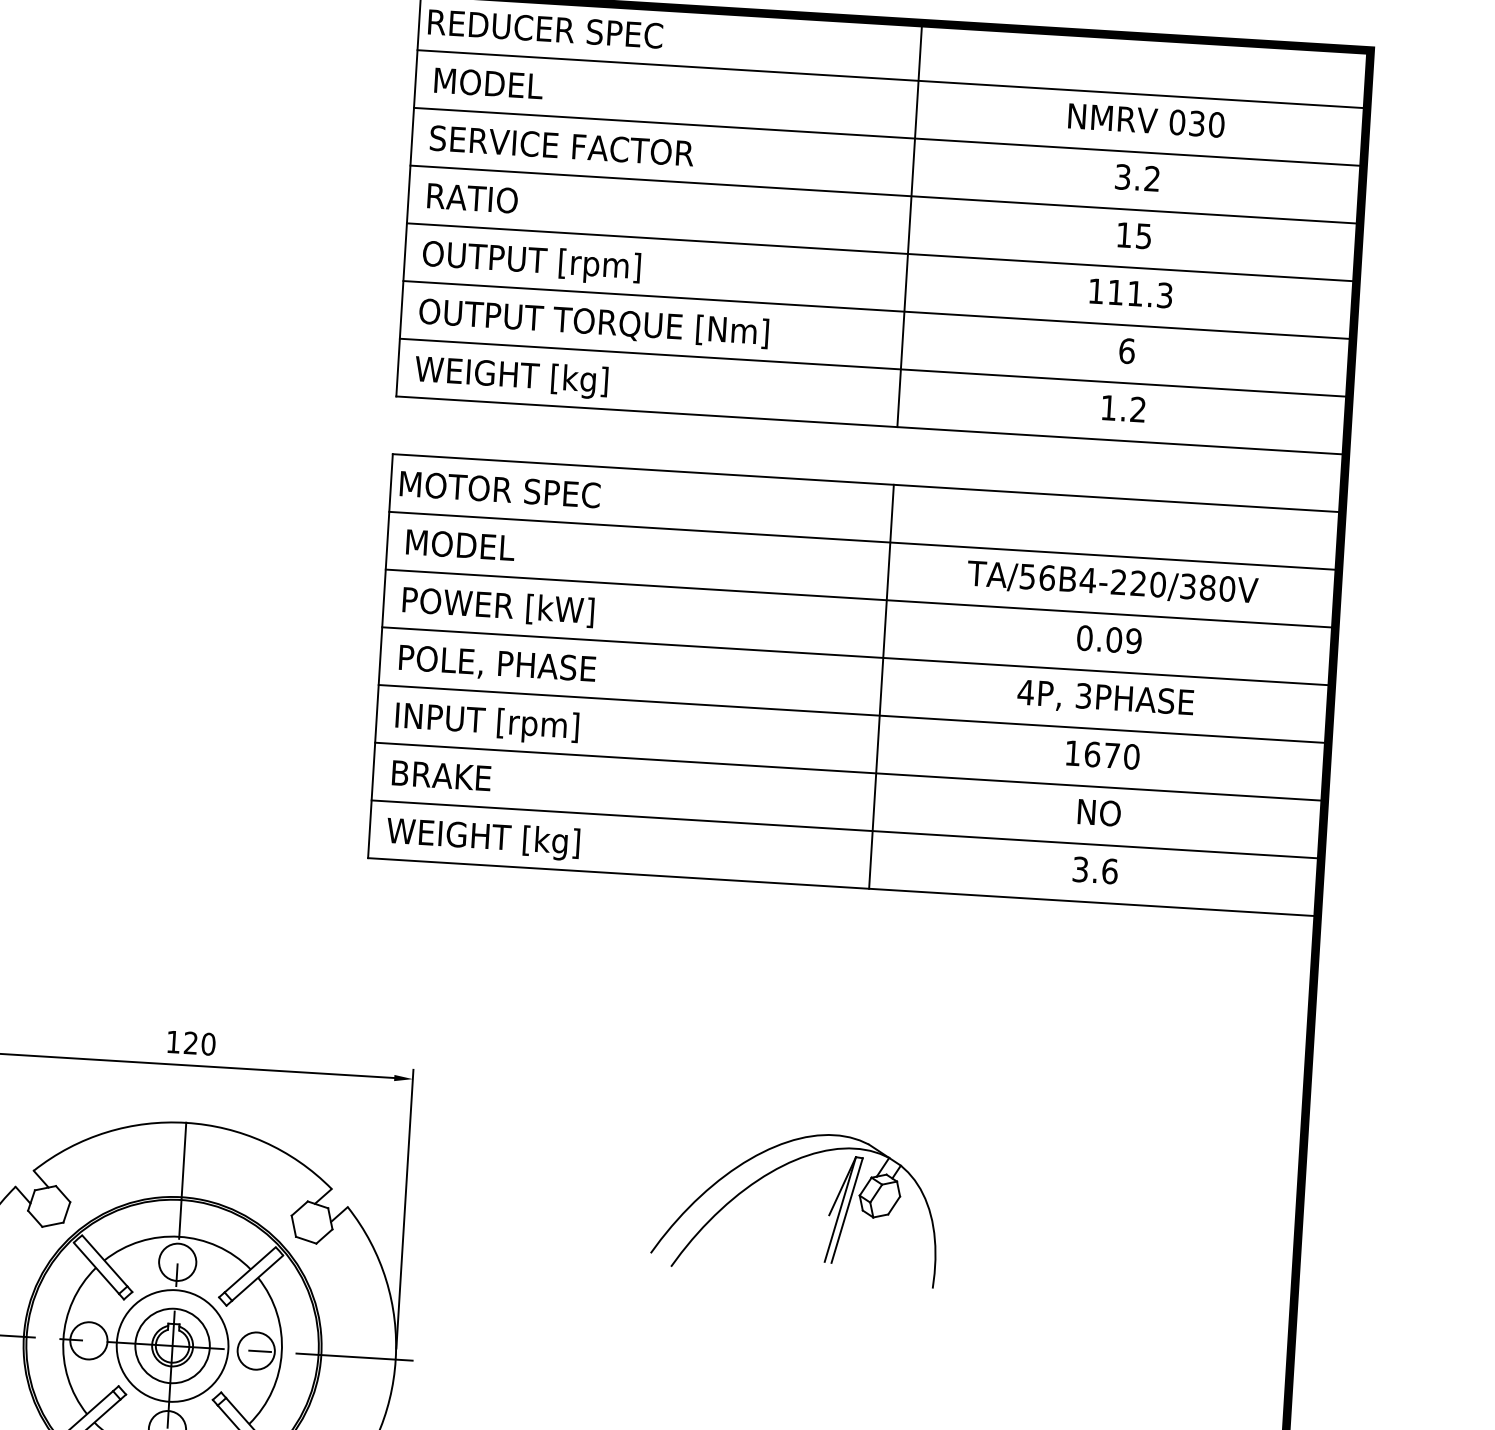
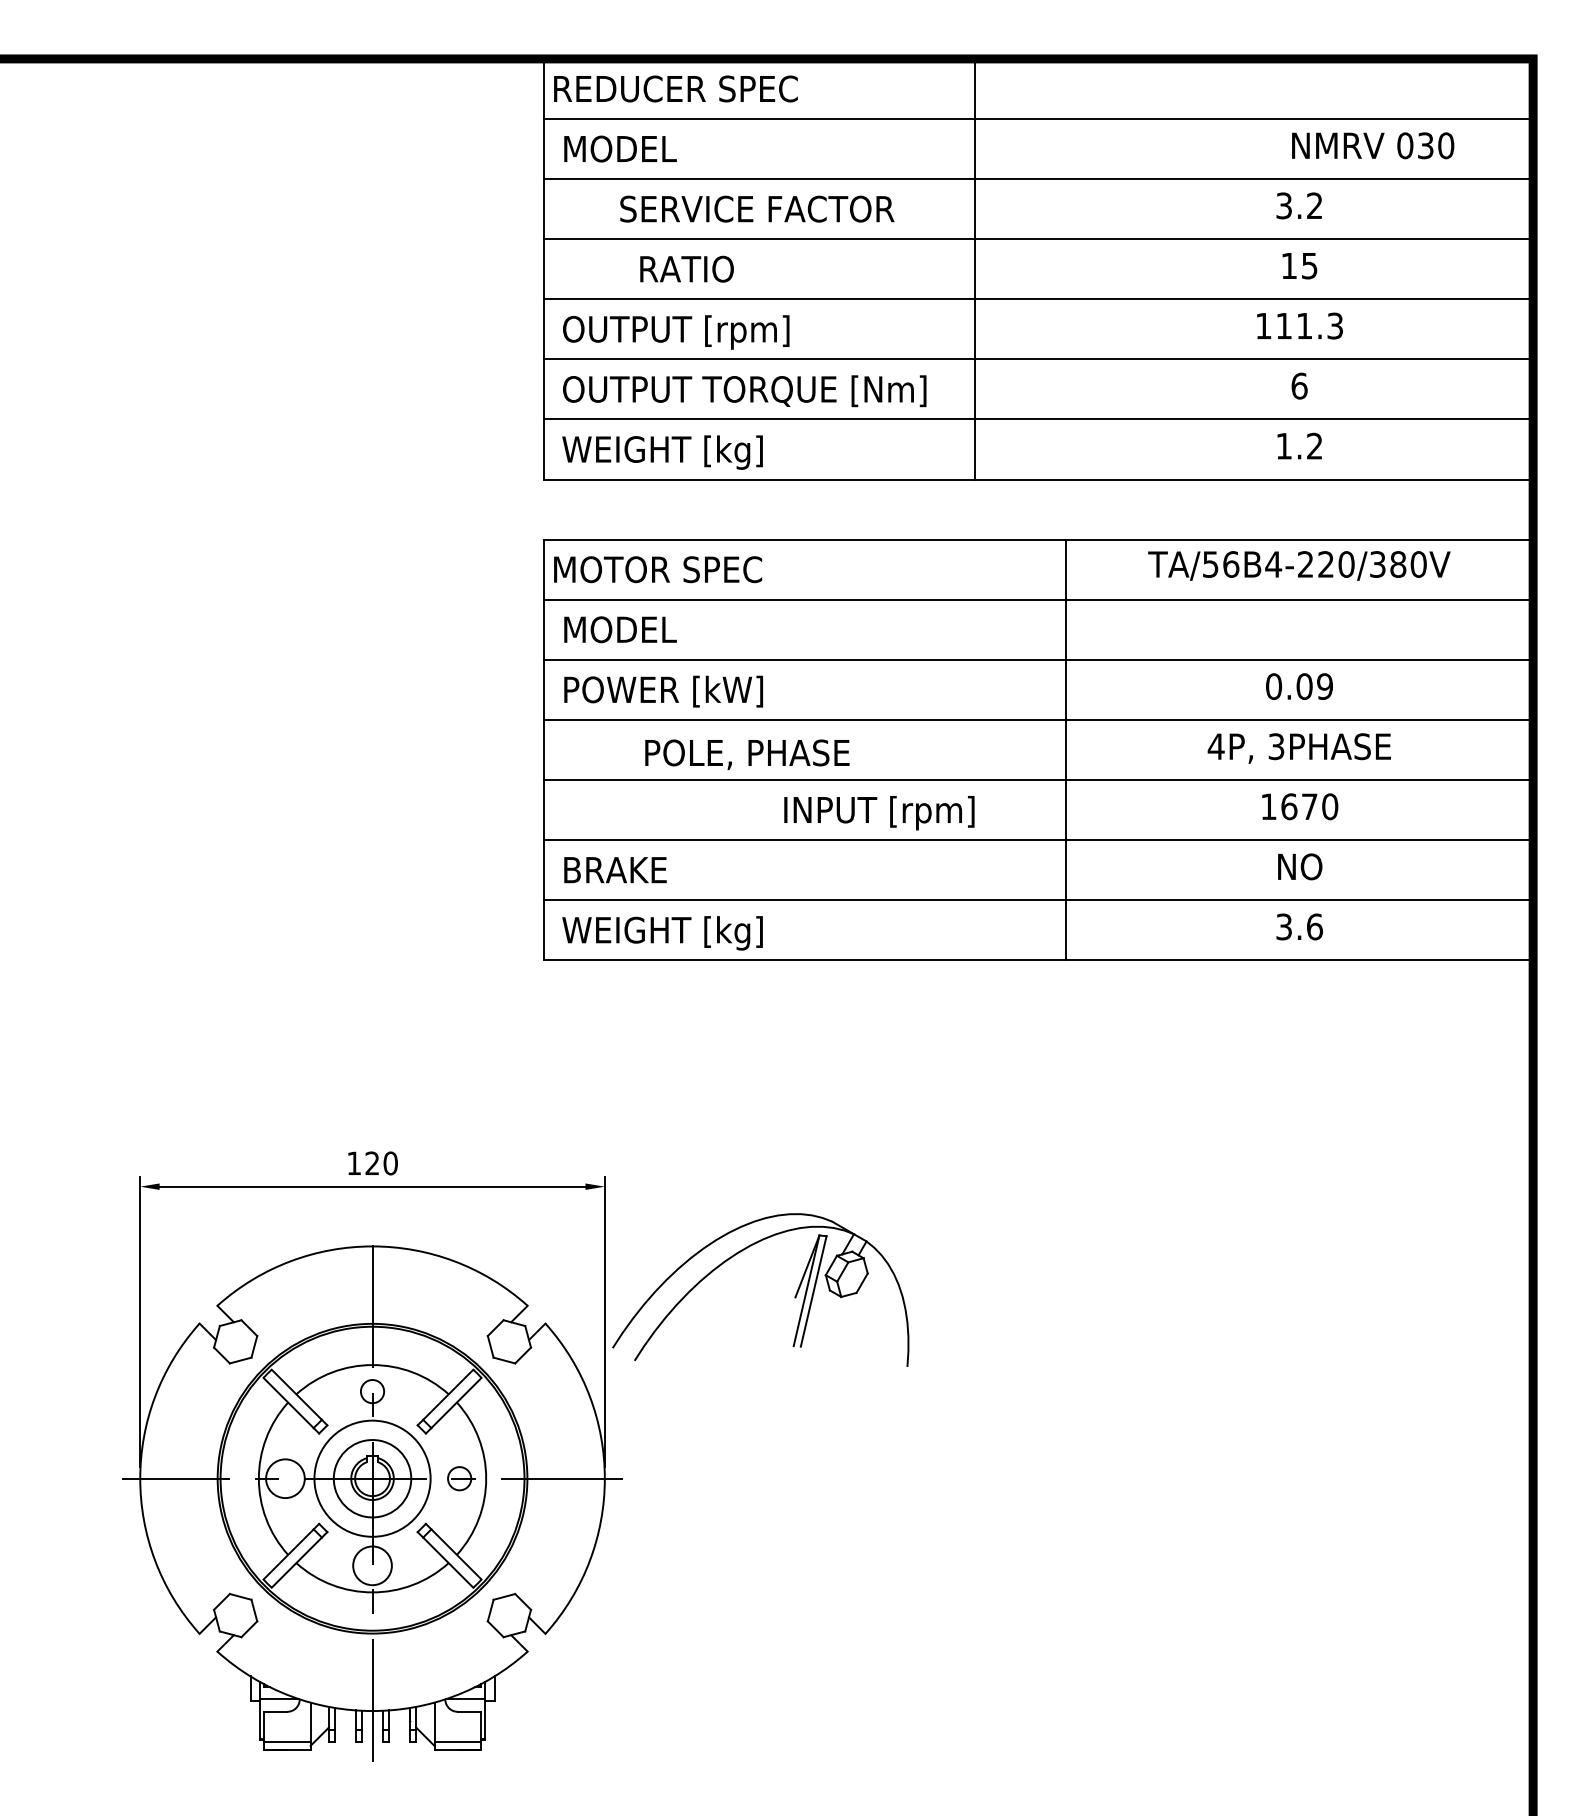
text: (1146, 120) -> (1373, 145), moved
text: (562, 145) -> (757, 208), moved
text: (472, 197) -> (686, 268), moved
line: (910, 224) -> (975, 268), moved
text: (1112, 582) -> (1299, 565), moved
text: (497, 664) -> (747, 754), moved
text: (487, 723) -> (879, 813), moved
part: (828, 1214) -> (794, 1296), moved
circle: (177, 1262) -> (372, 1391), size x0.6
circle: (256, 1350) -> (459, 1478), size x0.6

